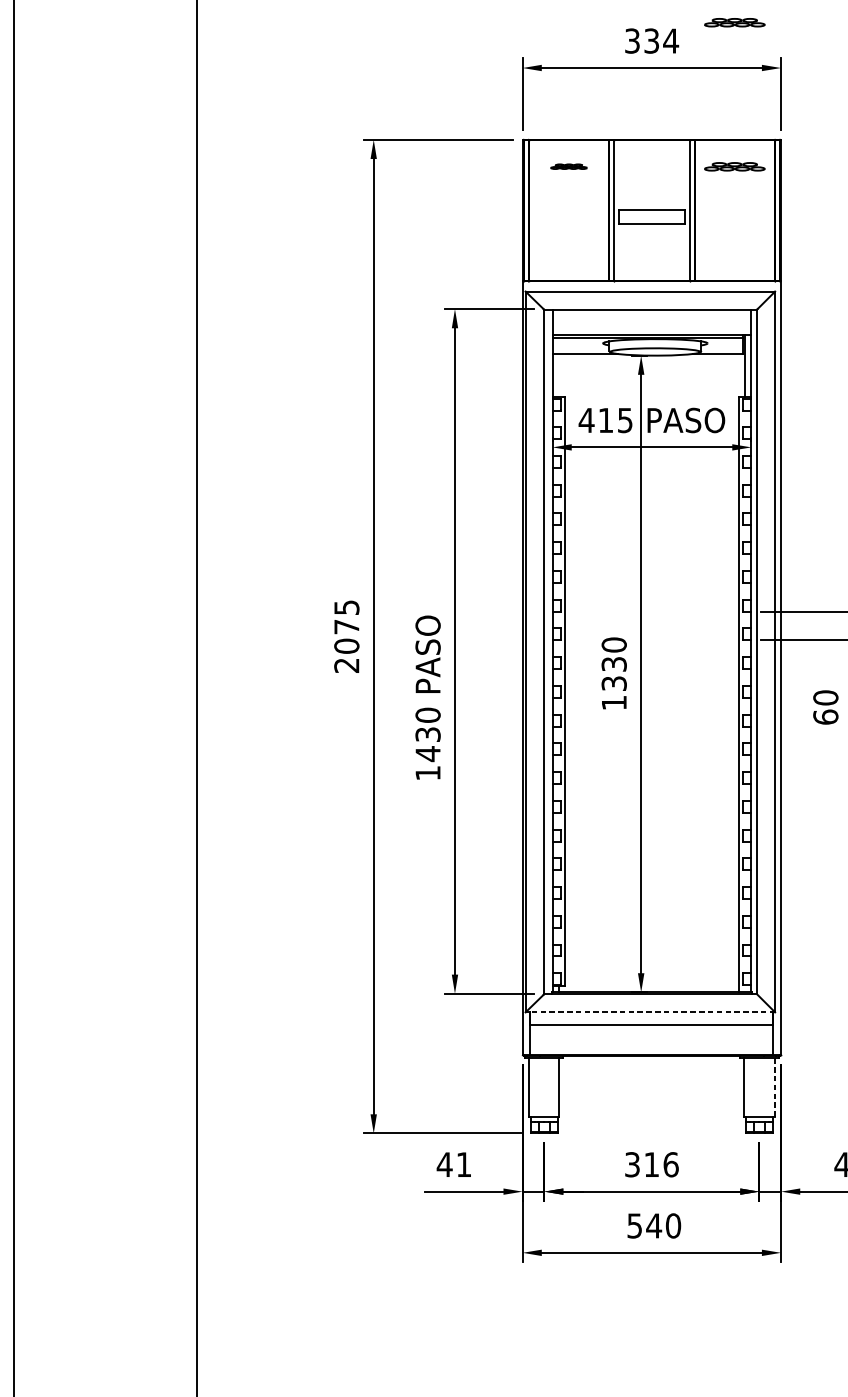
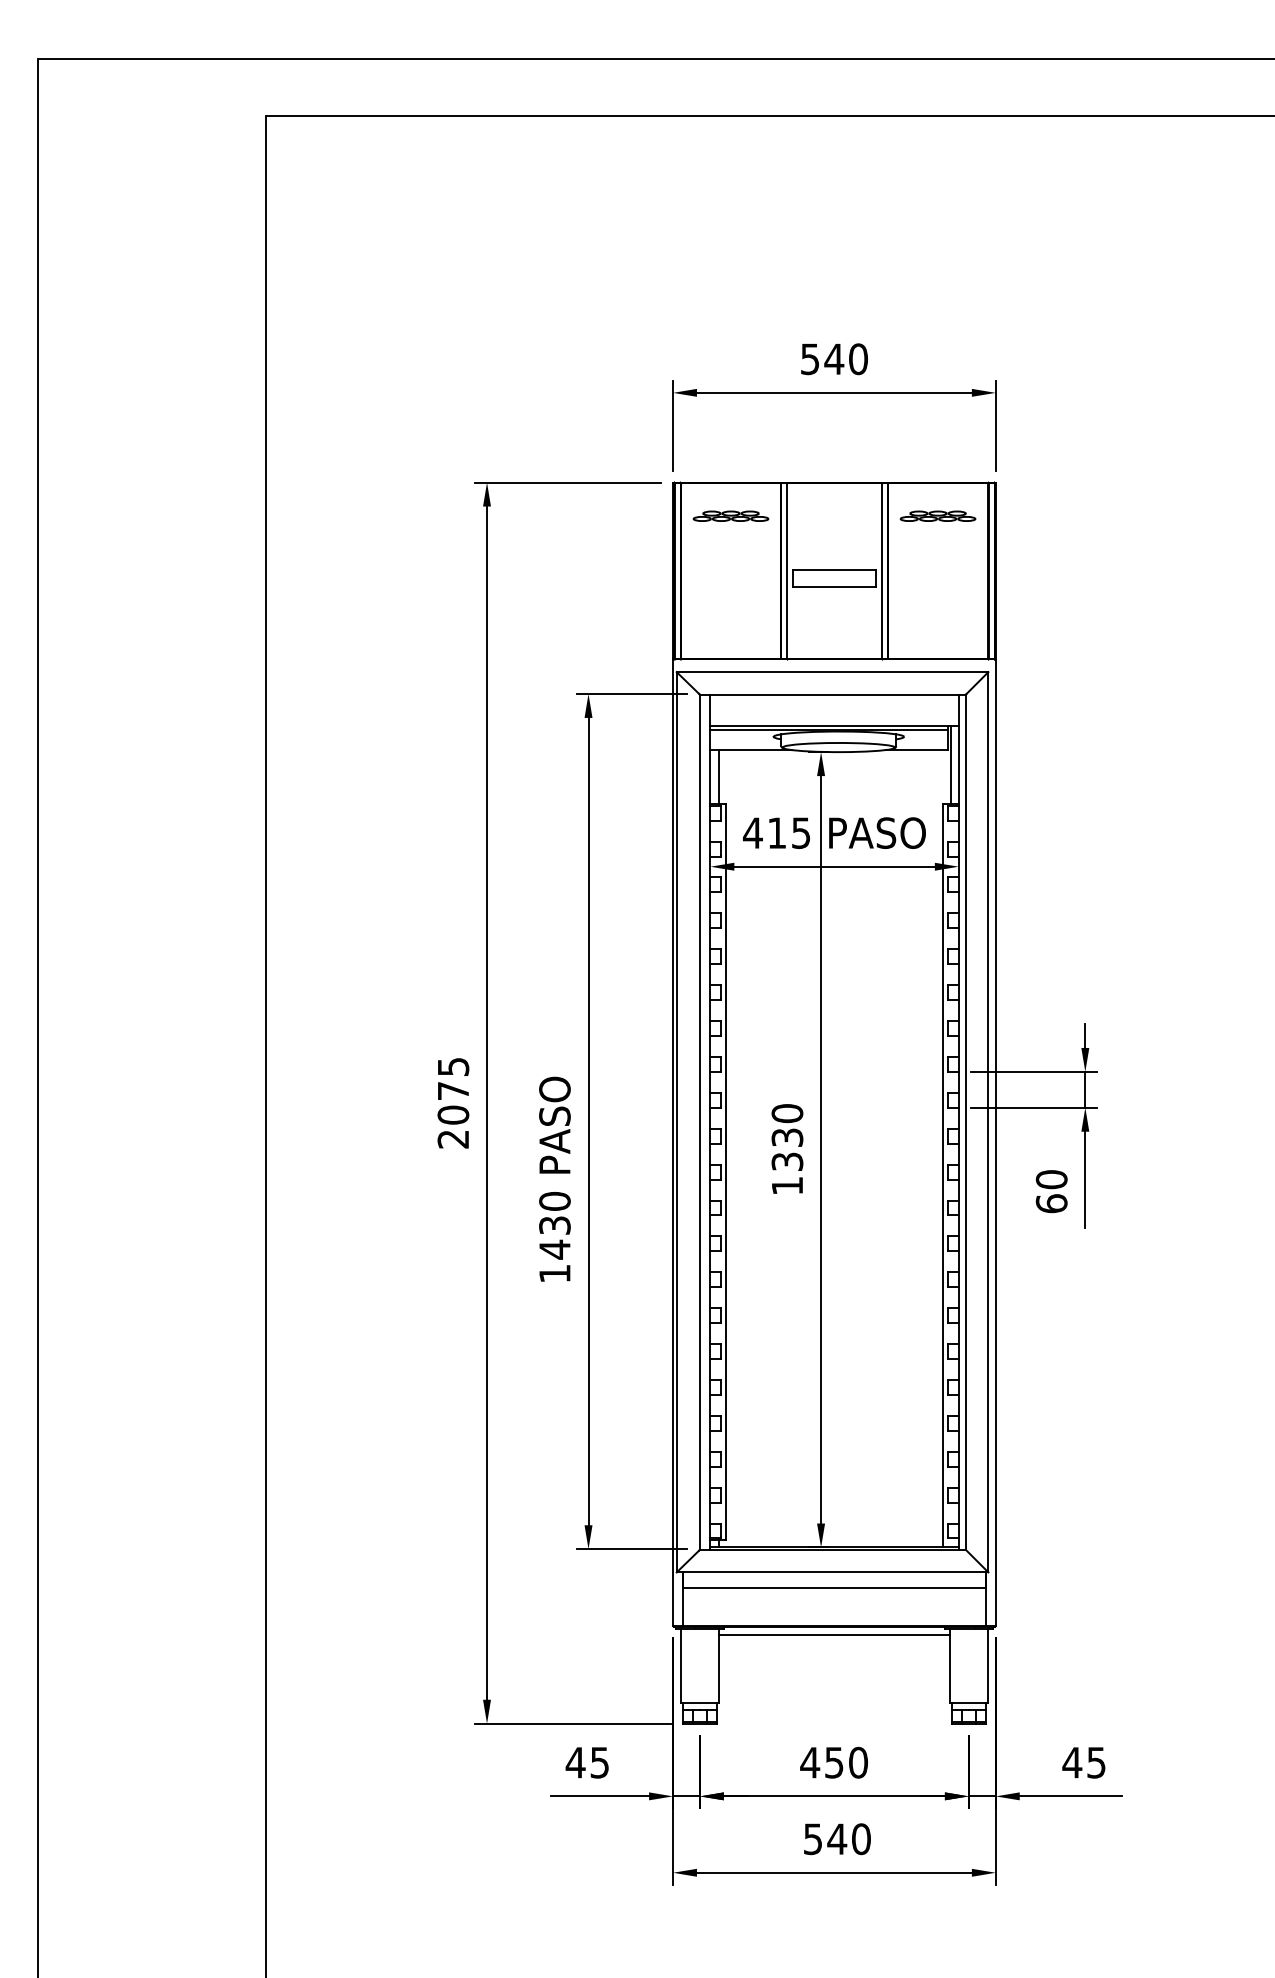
part: (734, 22) -> (937, 335), removed
text: (652, 41) -> (835, 359), 334 -> 540
part: (568, 166) -> (730, 515), size x1.67
line: (559, 375) -> (718, 777), added
line: (650, 1012) -> (832, 1572), dashed -> solid
line: (651, 1062) -> (833, 1635), added
line: (774, 1086) -> (987, 1665), dashed -> solid
text: (463, 1164) -> (599, 1762), 41 -> 45
text: (651, 1164) -> (834, 1762), 316 -> 450

